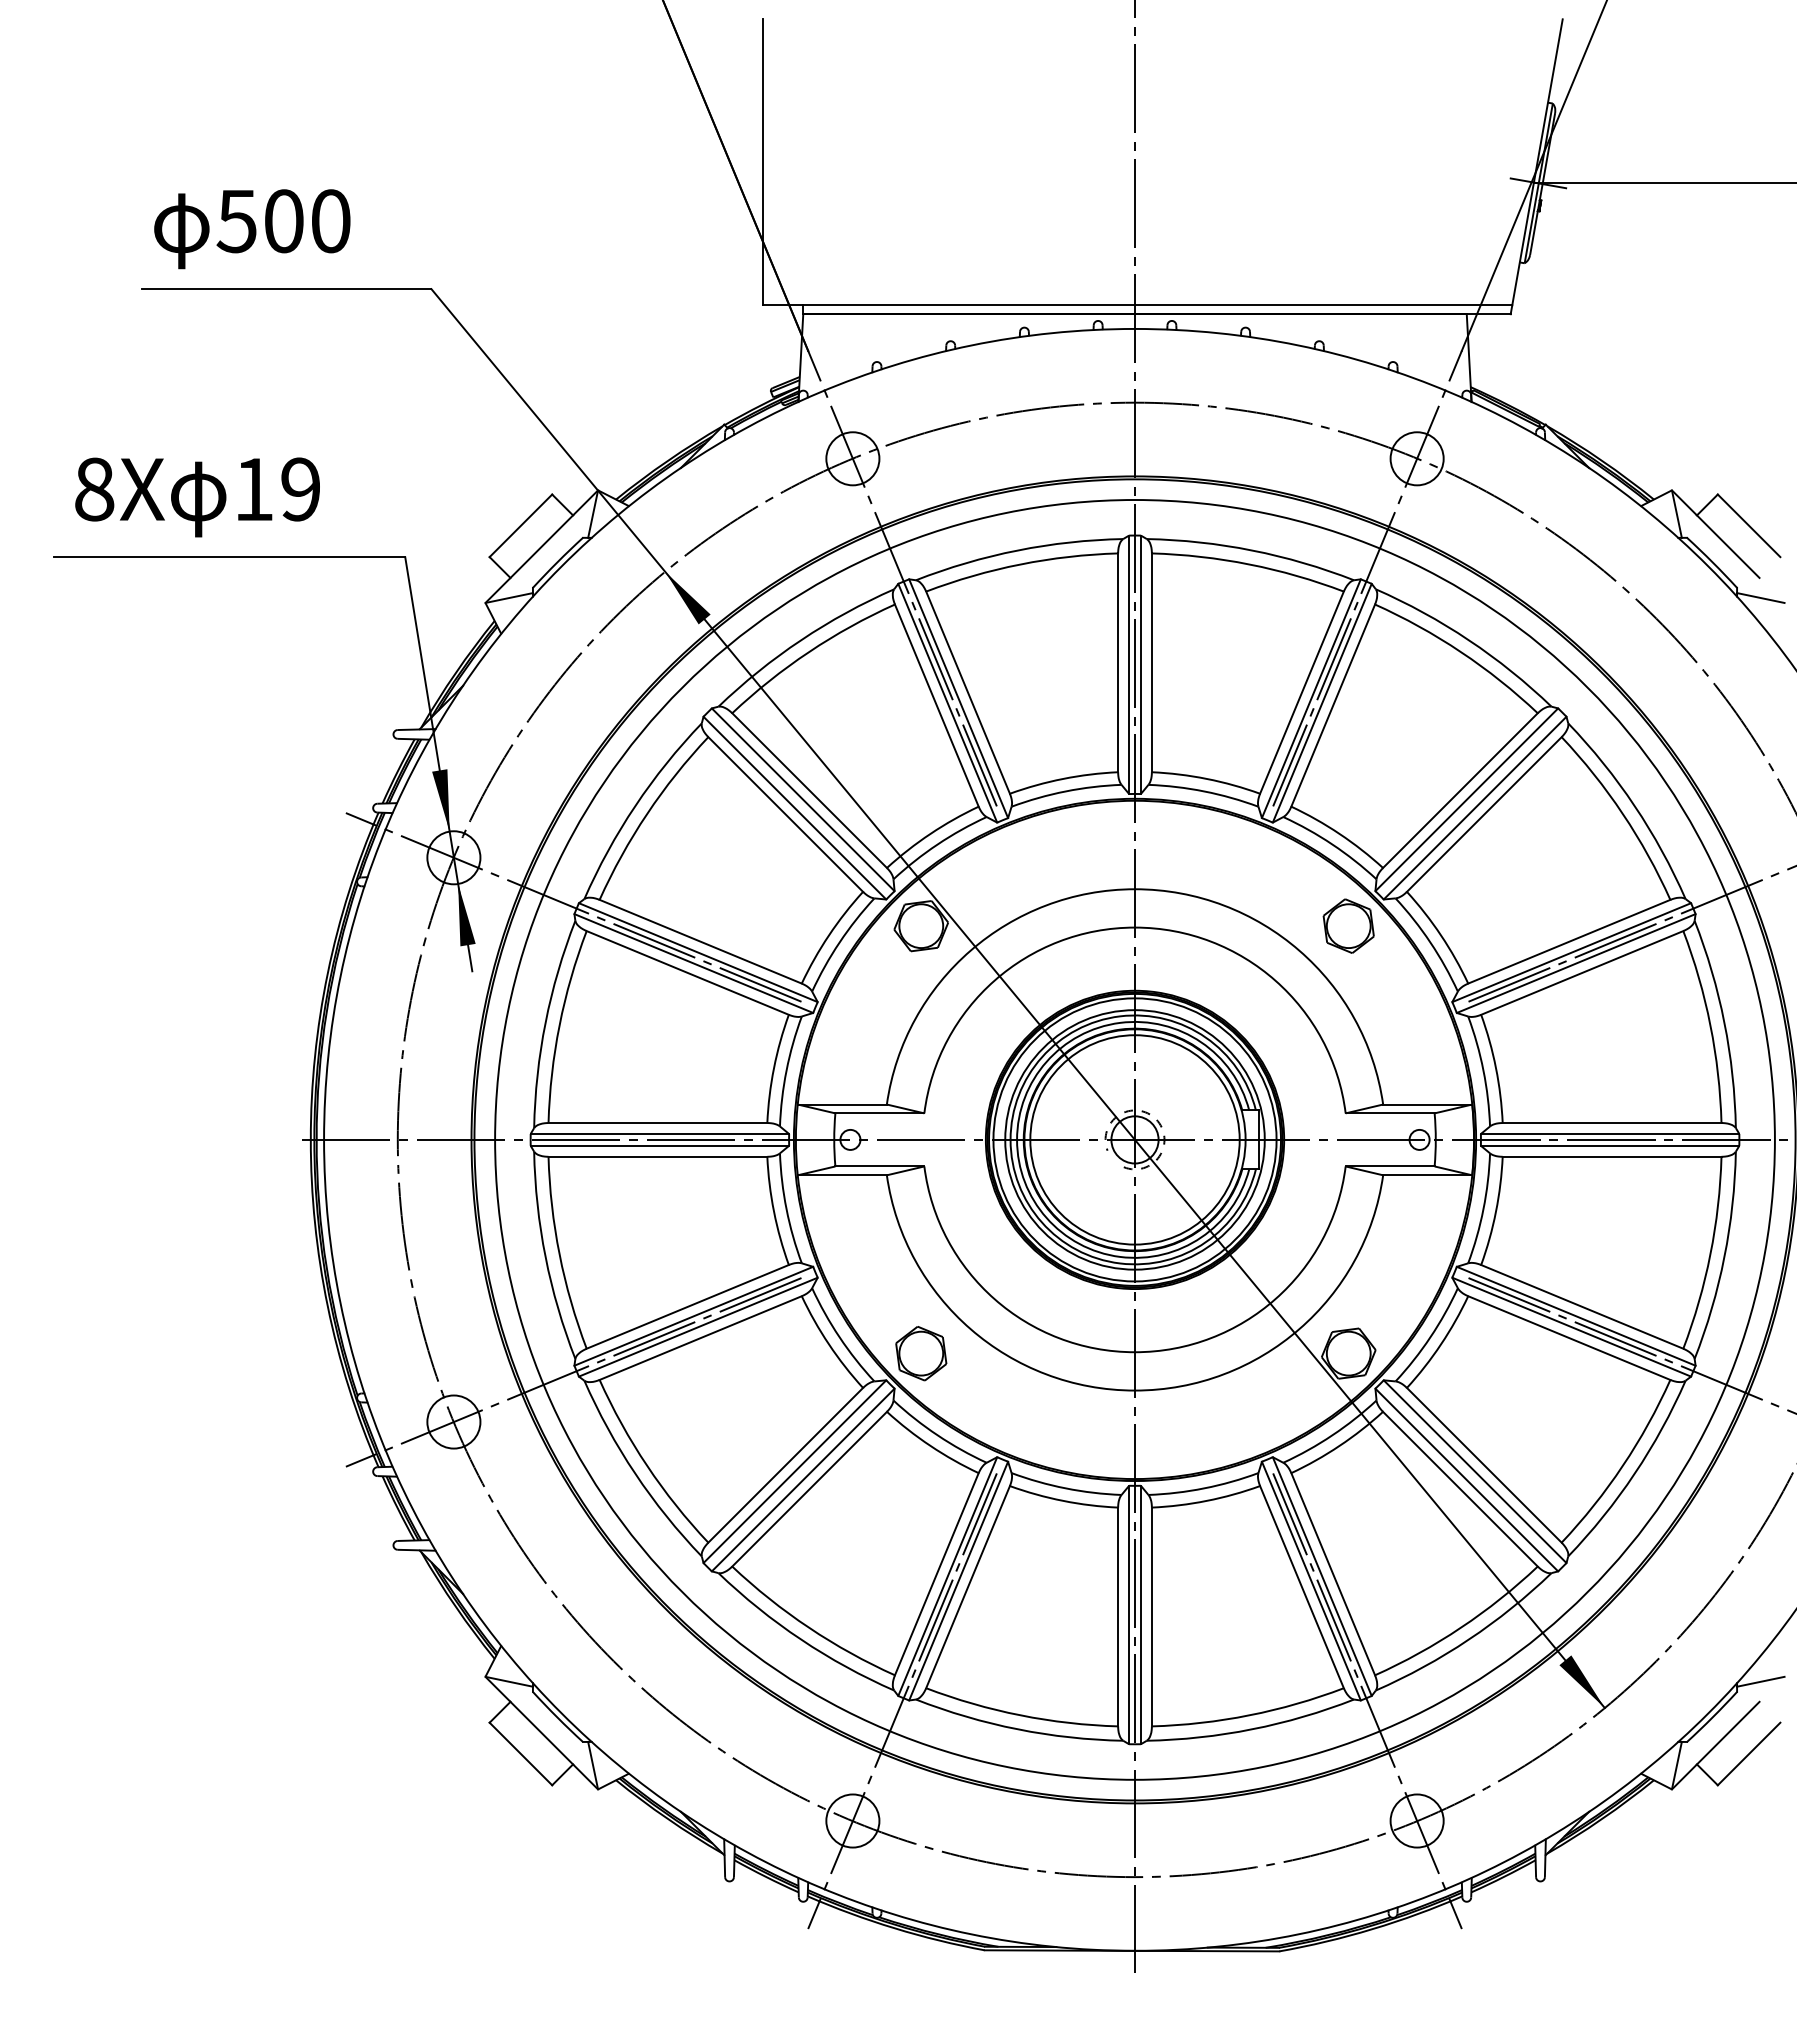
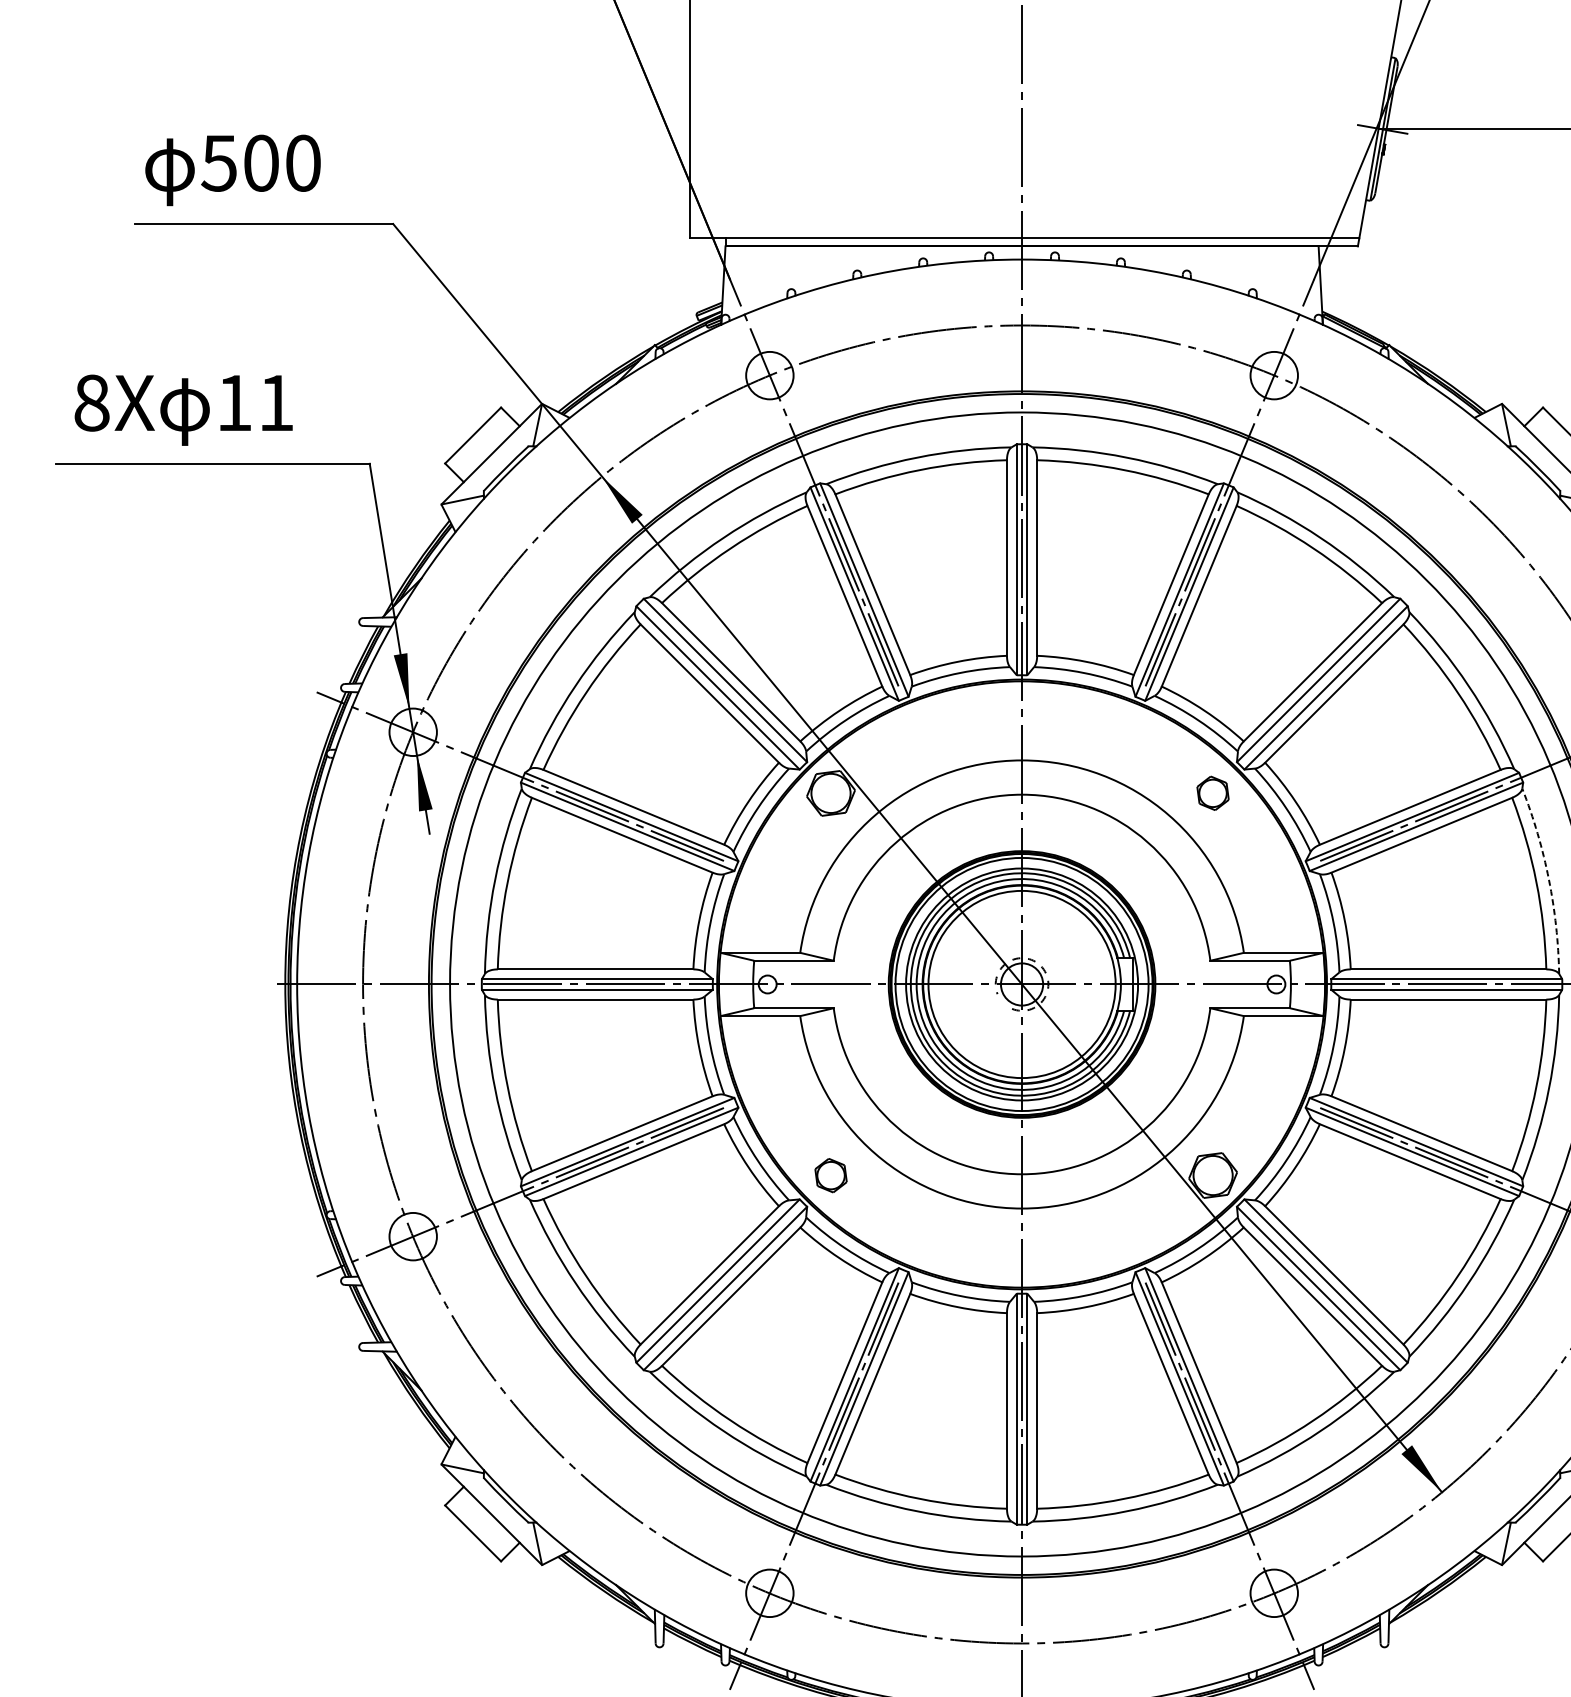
text: (300, 489) -> (276, 403), 19 -> 11
part: (1348, 925) -> (1212, 792), size x0.7
arc: (1724, 1022) -> (1549, 879), solid -> dashed
part: (921, 1353) -> (831, 1175), size x0.7

